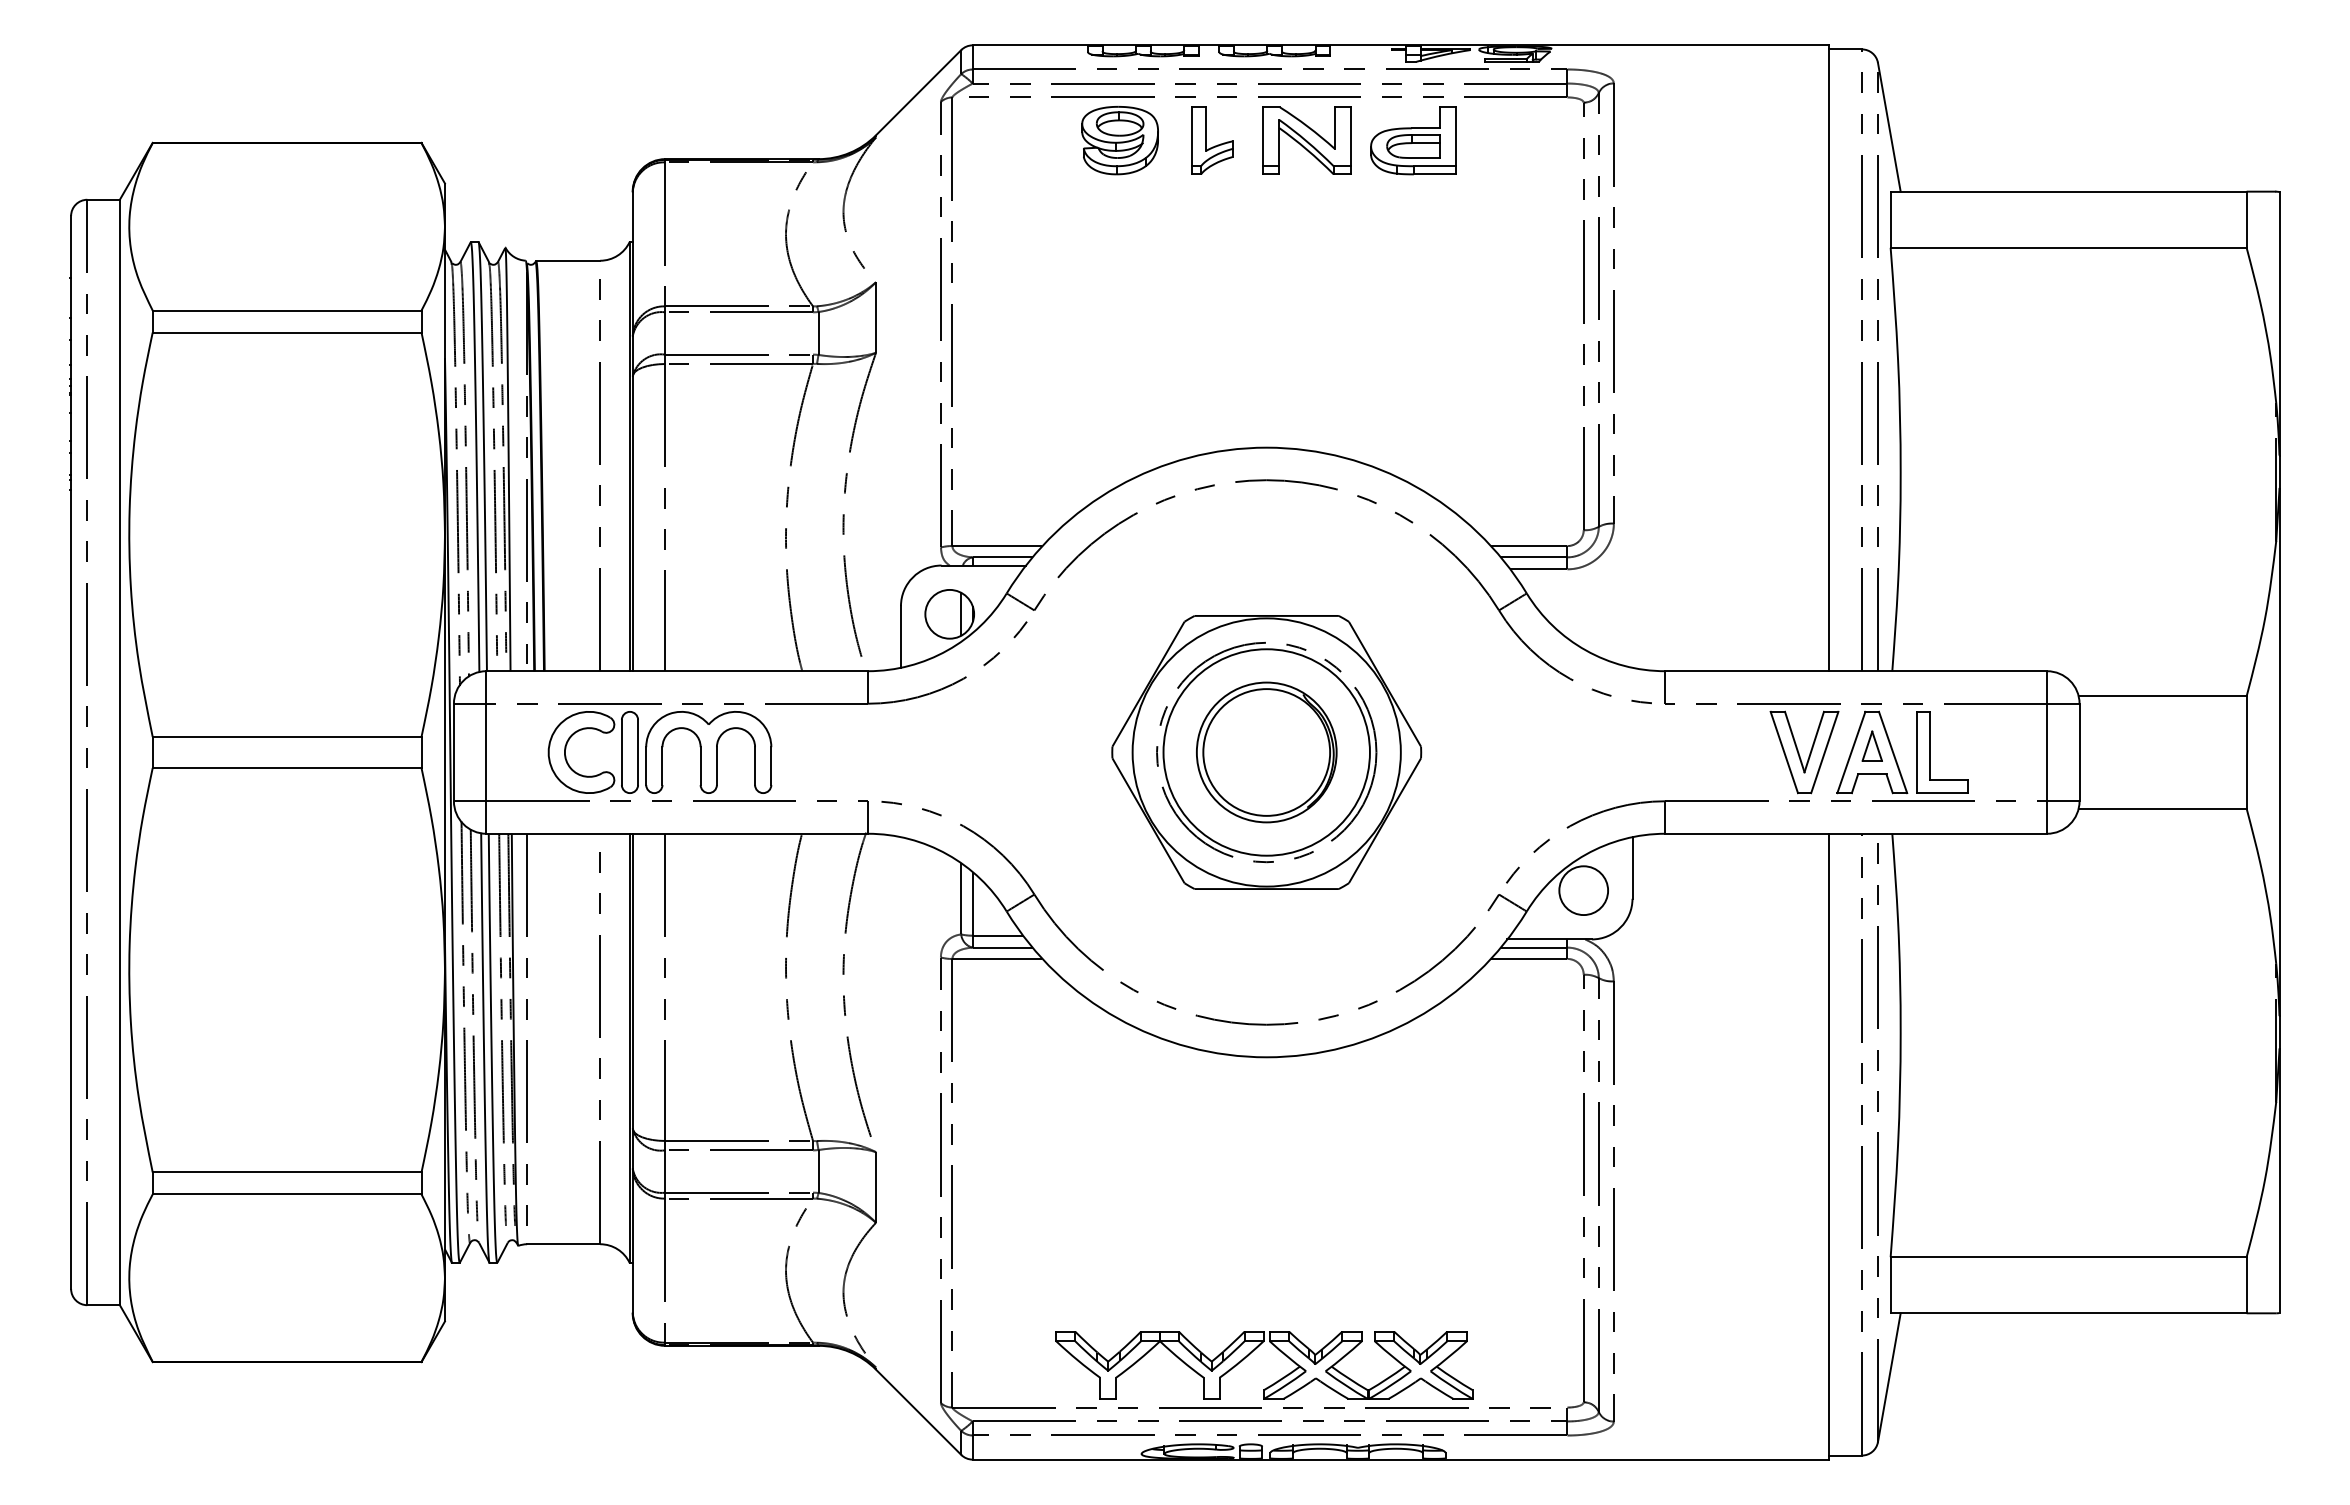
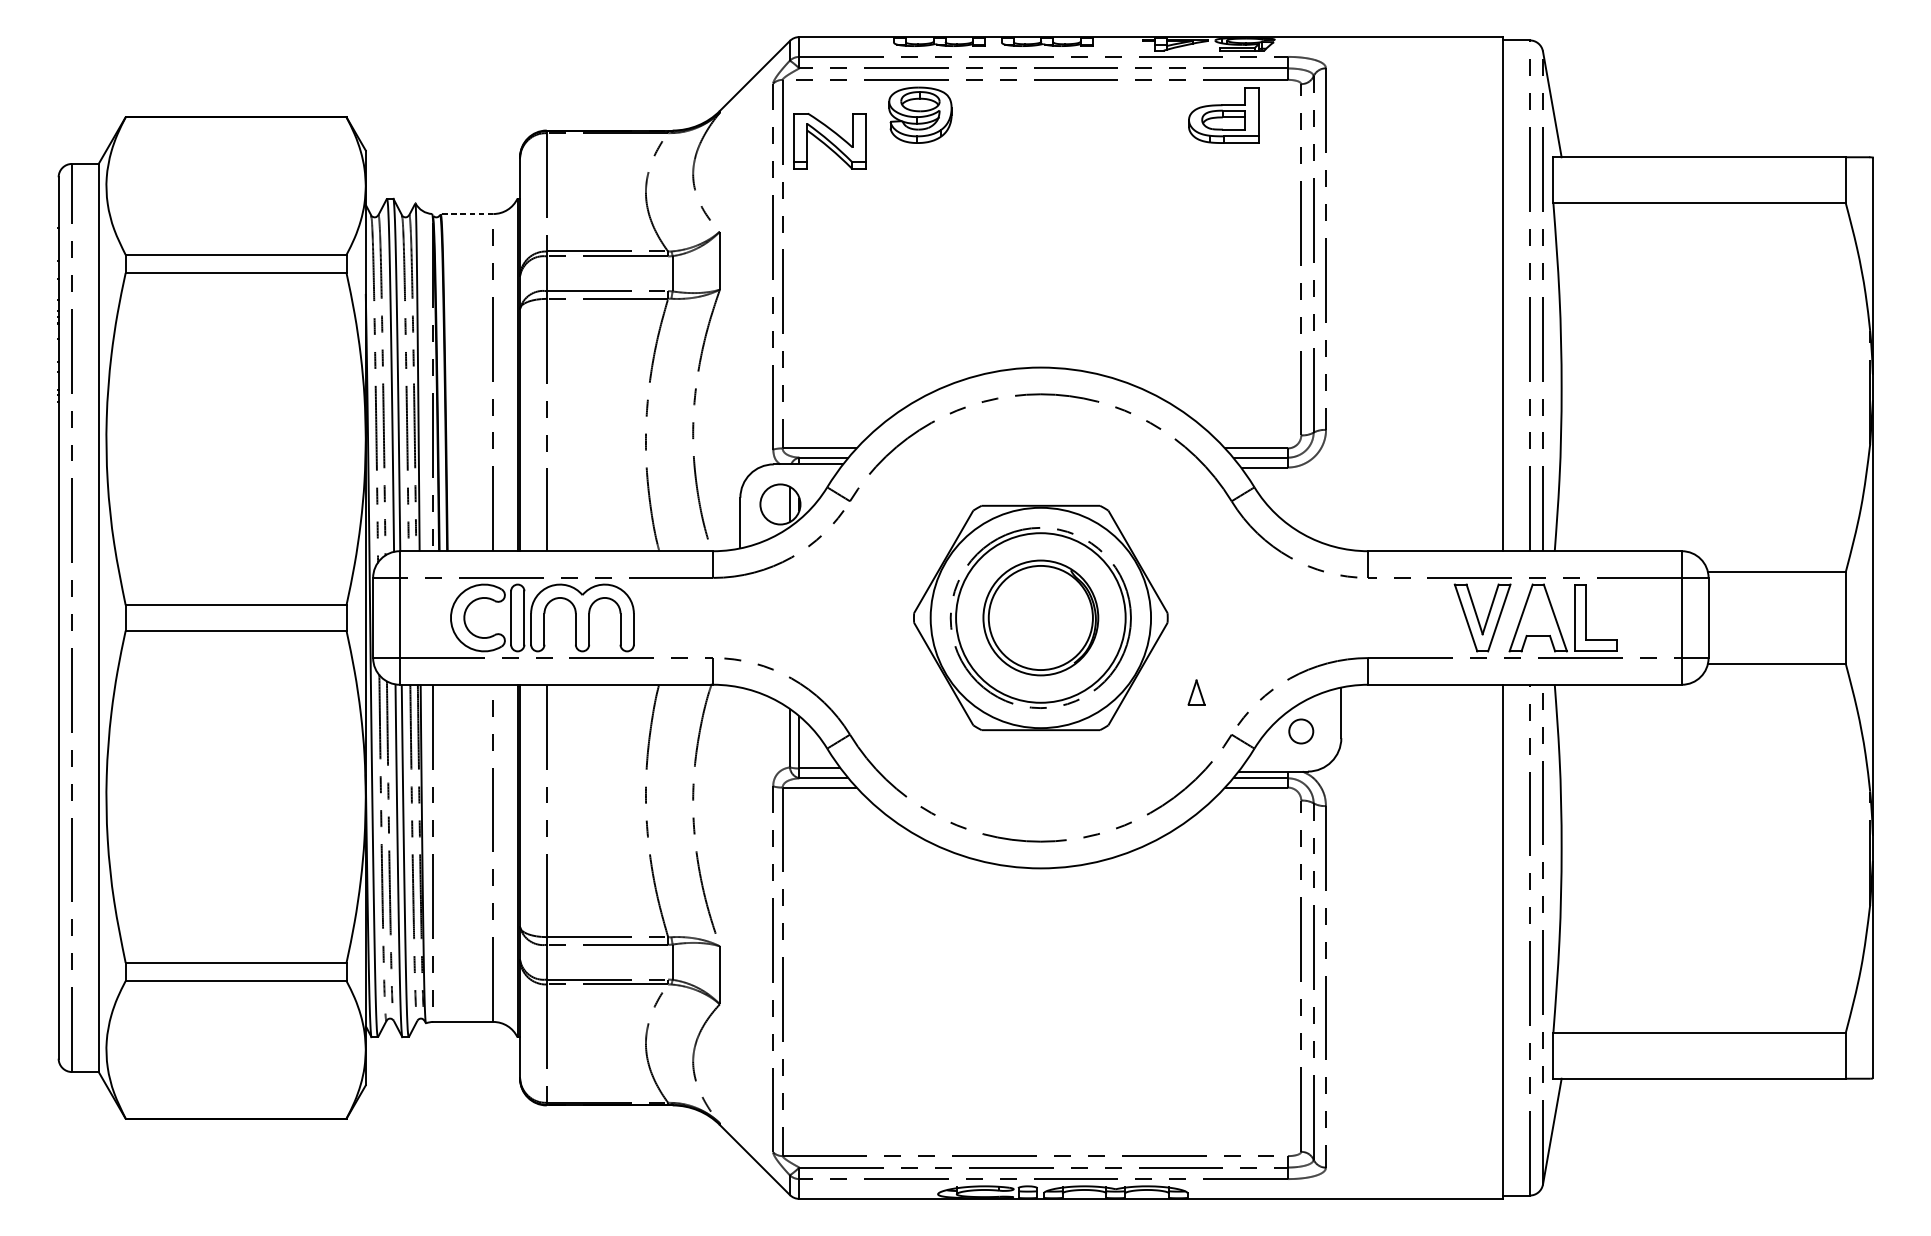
part: (1212, 140) -> (996, 115), removed
part: (1306, 140) -> (829, 140), moved
part: (1413, 140) -> (1223, 115), moved
line: (567, 260) -> (466, 213), solid -> dashed
part: (1871, 745) -> (1195, 691), moved
circle: (1583, 890) -> (1301, 731), size x0.6
part: (1252, 1352) -> (1029, 1110), removed

